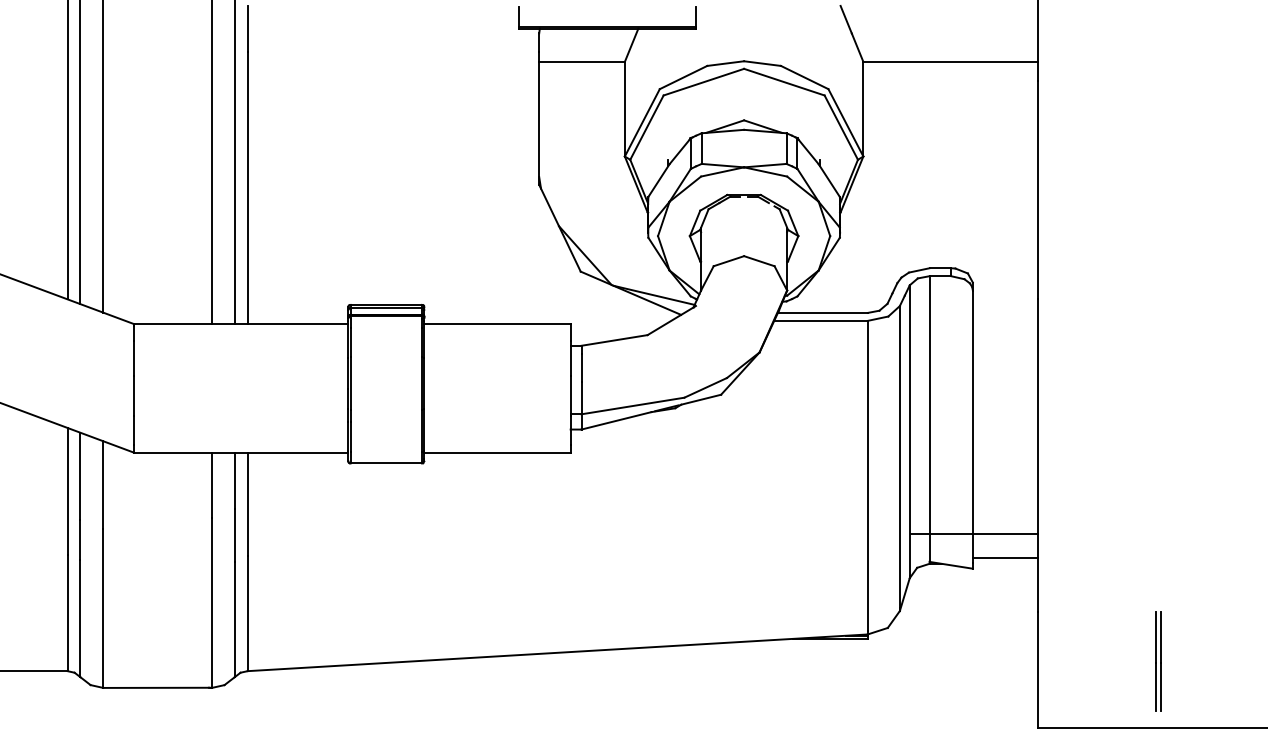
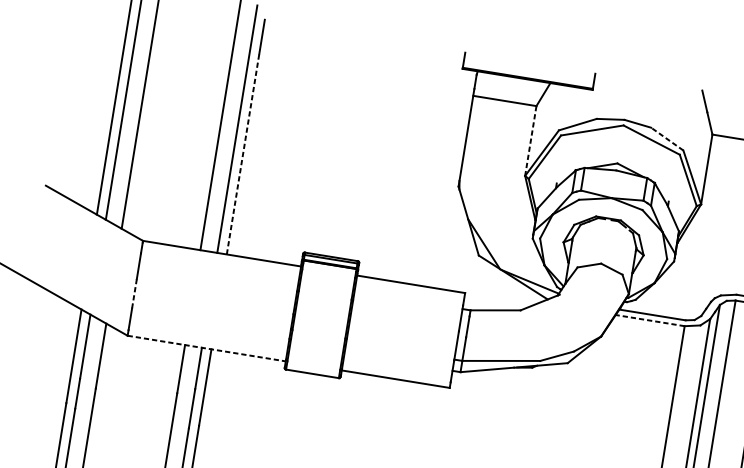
line: (804, 77) -> (667, 139), solid -> dashed
line: (624, 109) -> (530, 141), solid -> dashed
line: (247, 188) -> (242, 154), solid -> dashed
line: (820, 320) -> (649, 320), solid -> dashed
line: (134, 395) -> (134, 293), solid -> dashed
line: (241, 452) -> (206, 348), solid -> dashed

